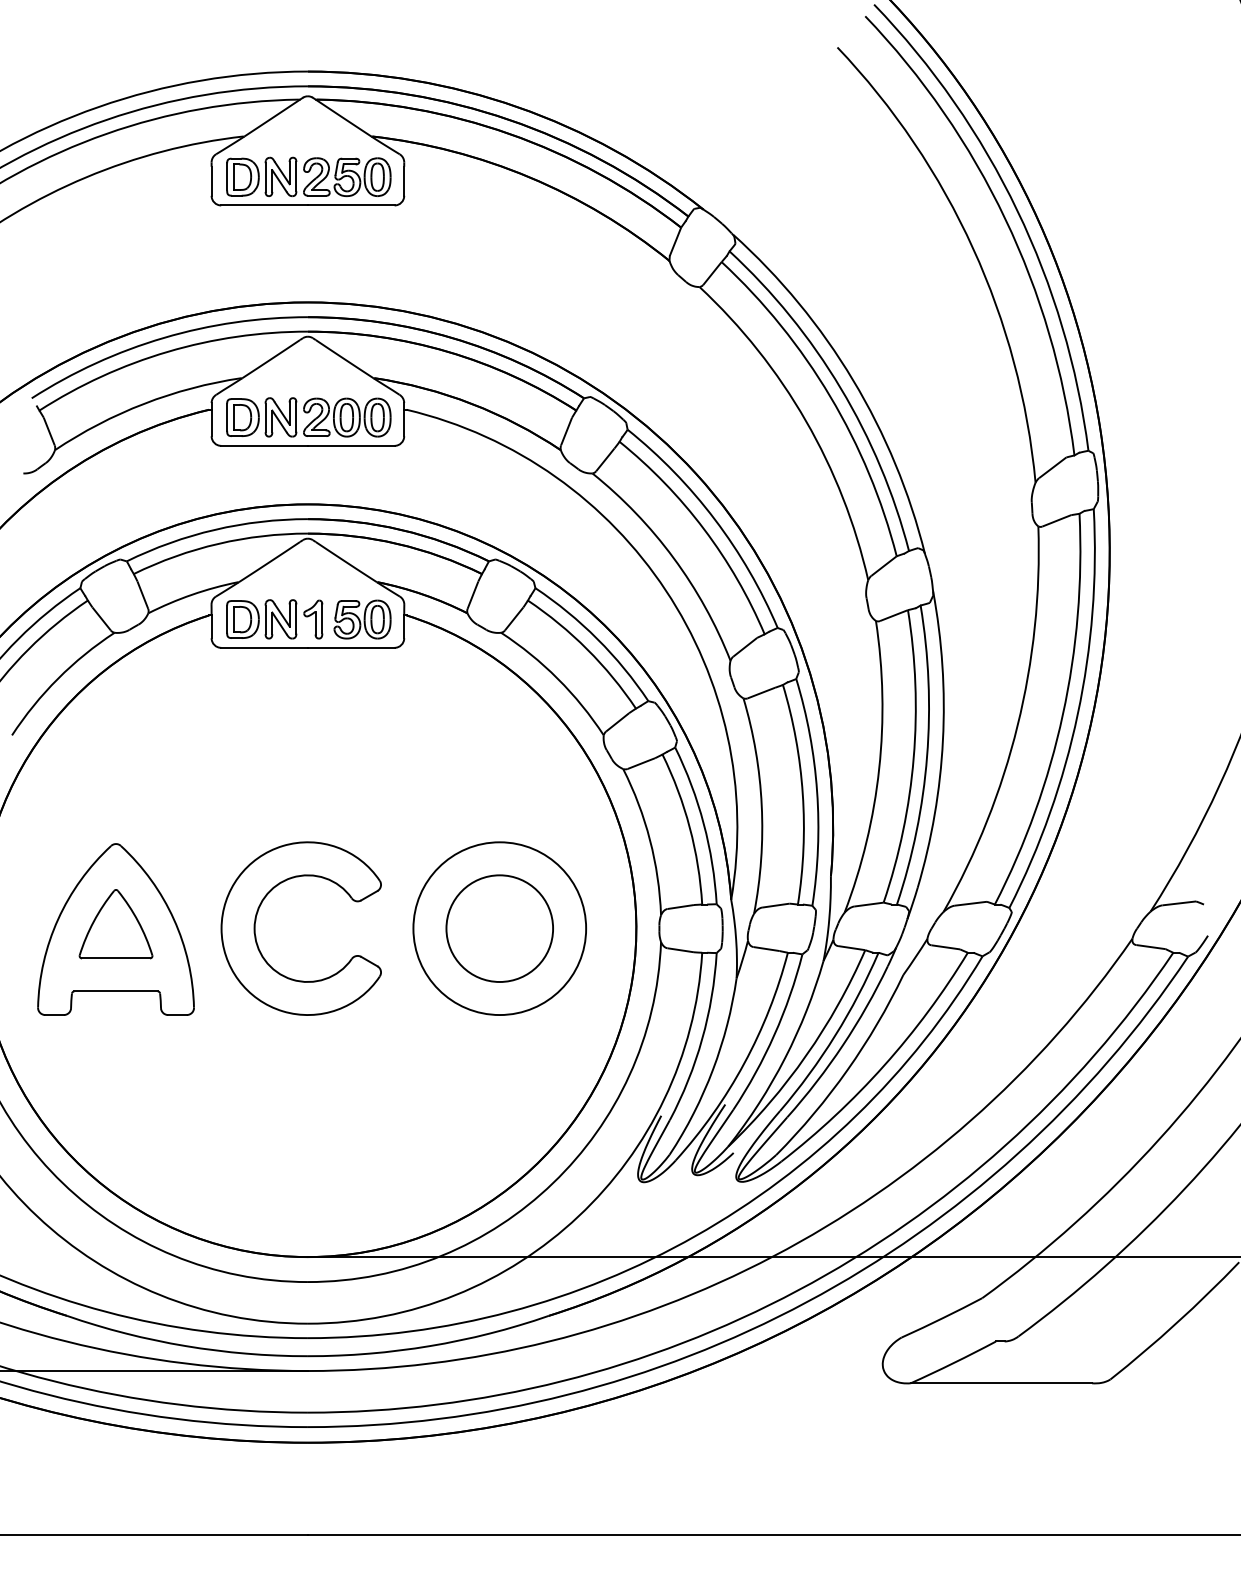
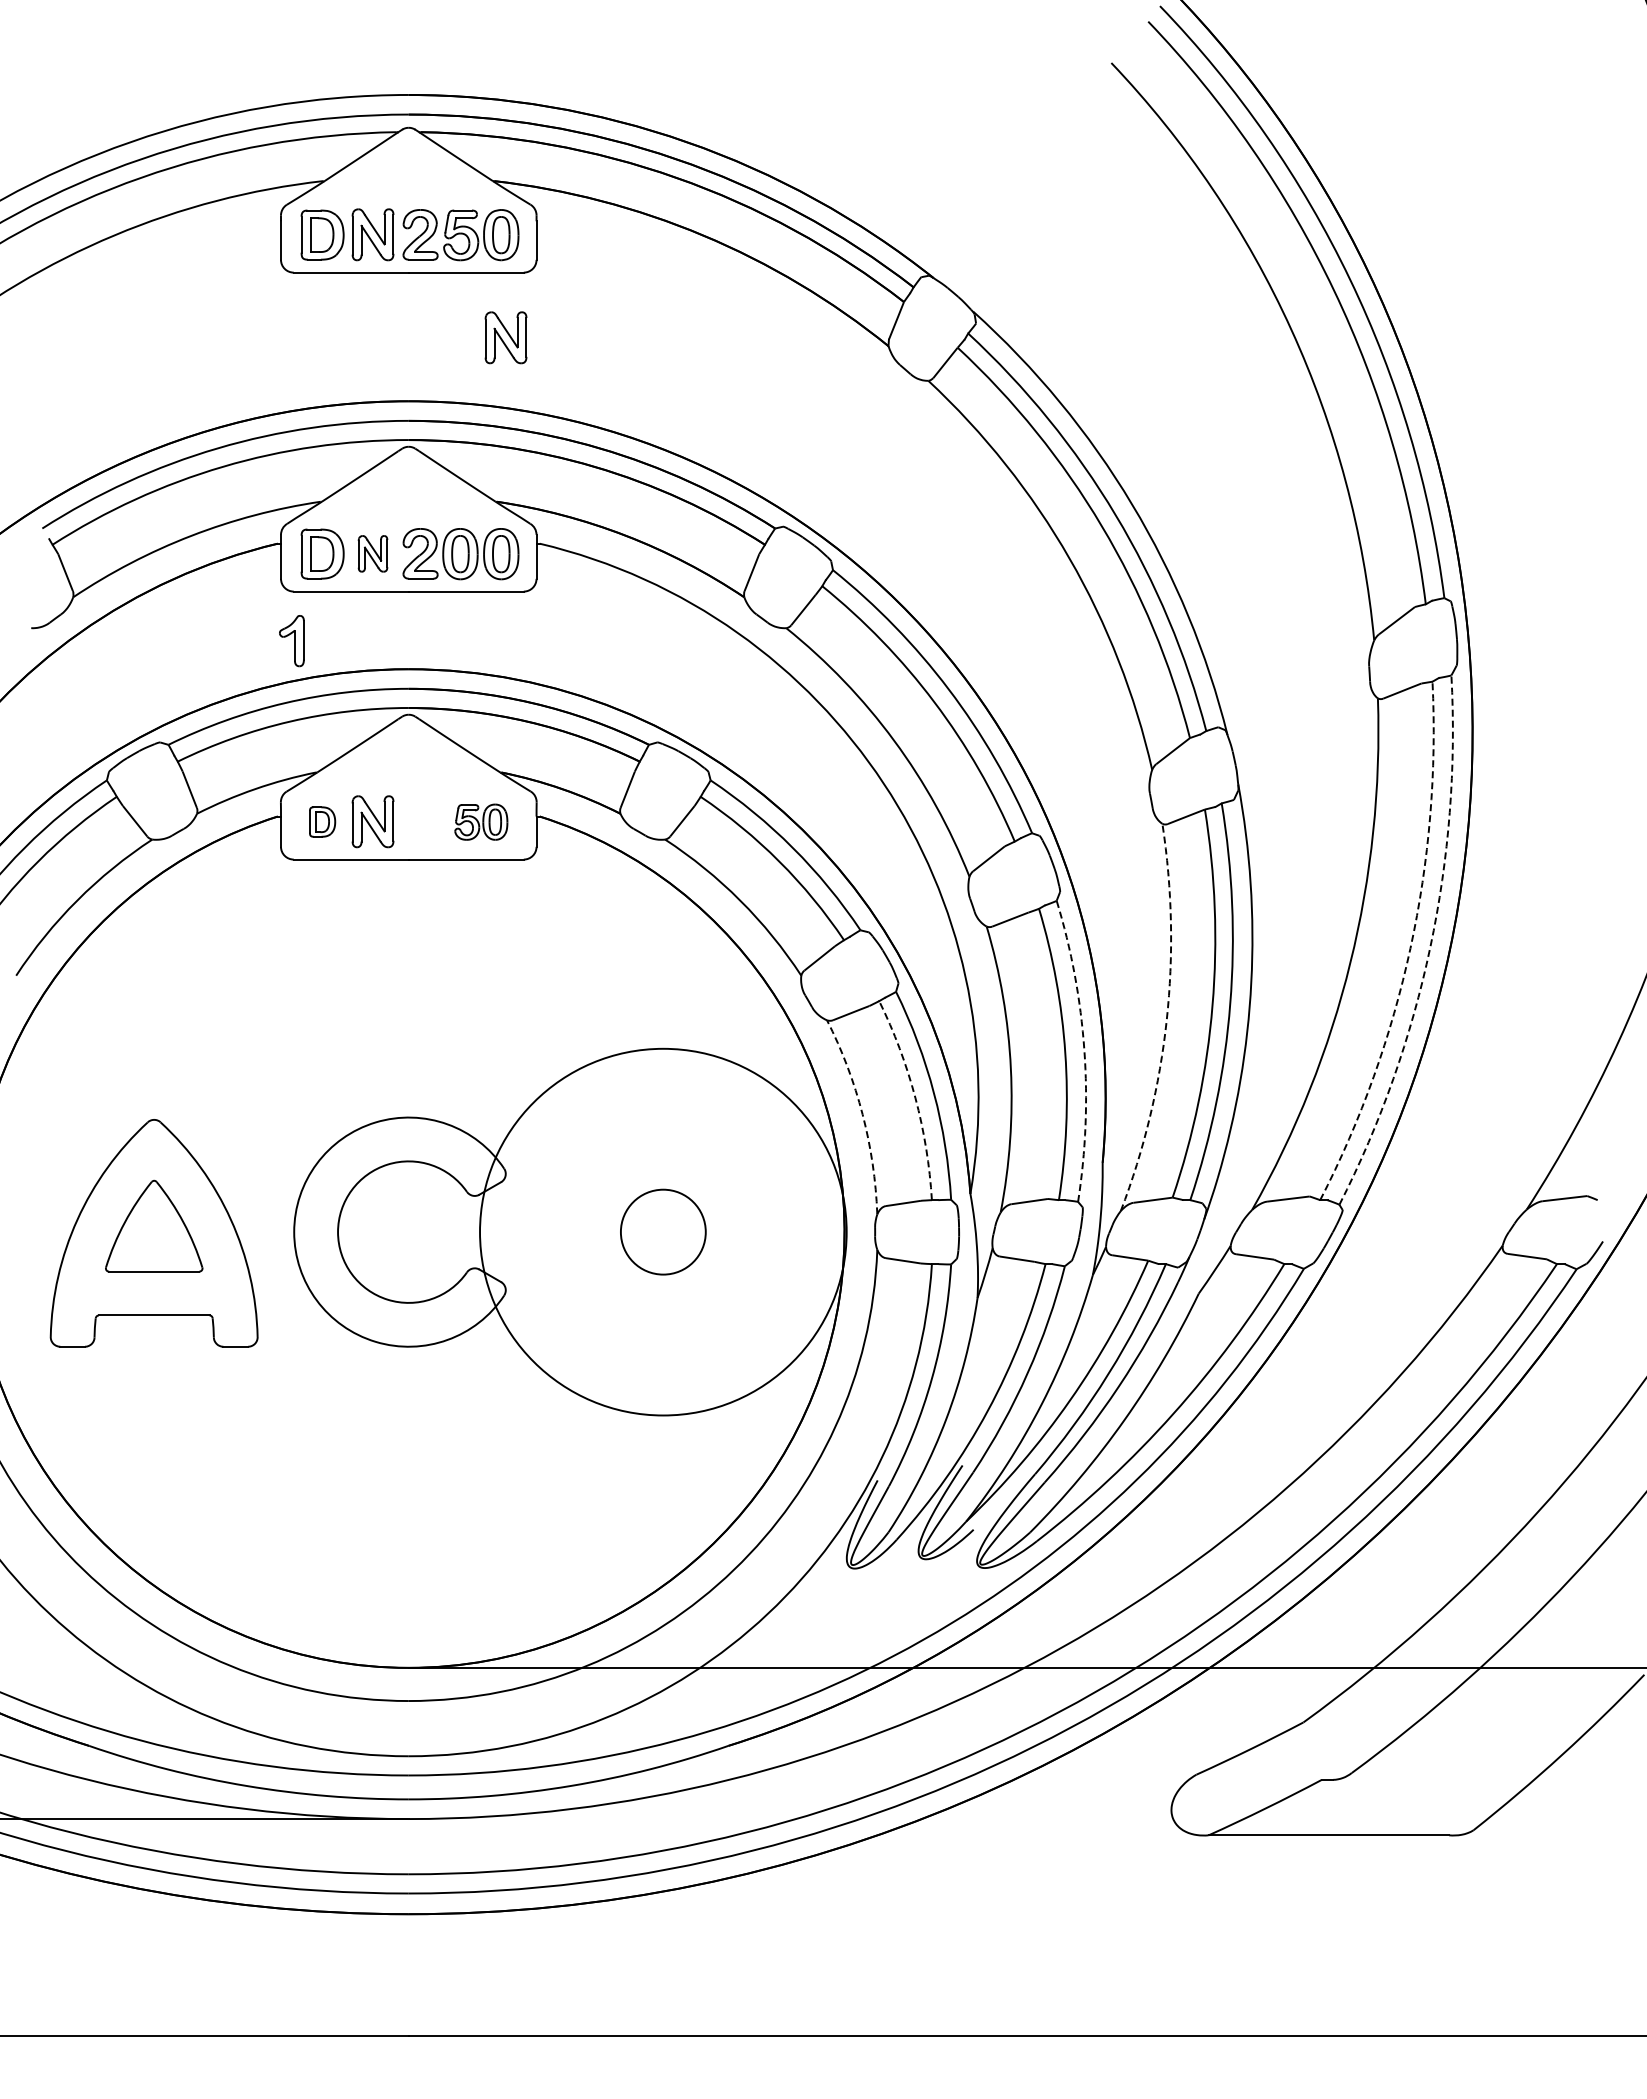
part: (380, 254) -> (505, 337), added
part: (280, 417) -> (372, 553), size x0.7
part: (242, 619) -> (322, 821), size x0.6
part: (312, 619) -> (291, 641), moved
part: (362, 619) -> (481, 822), size x0.7
arc: (1062, 714) -> (1410, 948), solid -> dashed
arc: (1077, 714) -> (1430, 947), solid -> dashed
arc: (879, 769) -> (1166, 1020), solid -> dashed
arc: (817, 791) -> (1084, 1050), solid -> dashed
arc: (689, 827) -> (915, 1098), solid -> dashed
arc: (649, 839) -> (862, 1114), solid -> dashed
circle: (499, 928) -> (662, 1231), size x1.6
circle: (499, 928) -> (663, 1231), size x0.6

